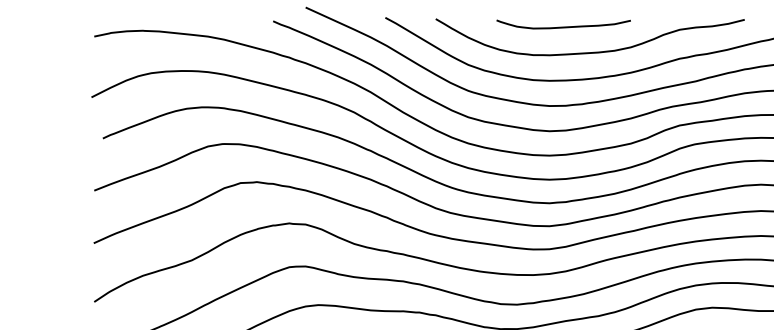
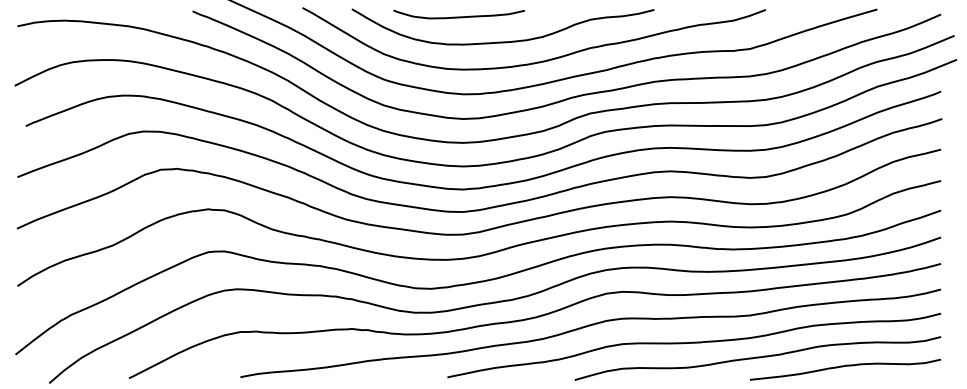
curve: (563, 26) -> (458, 16), moved

